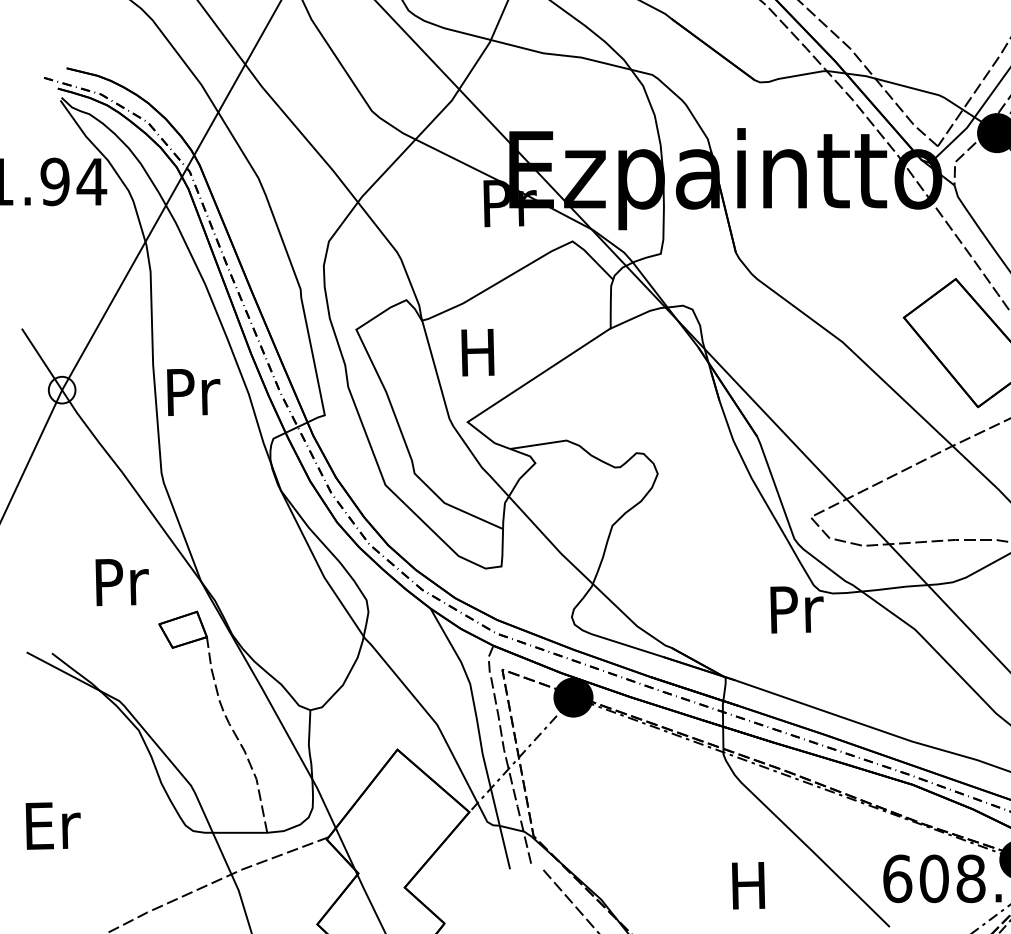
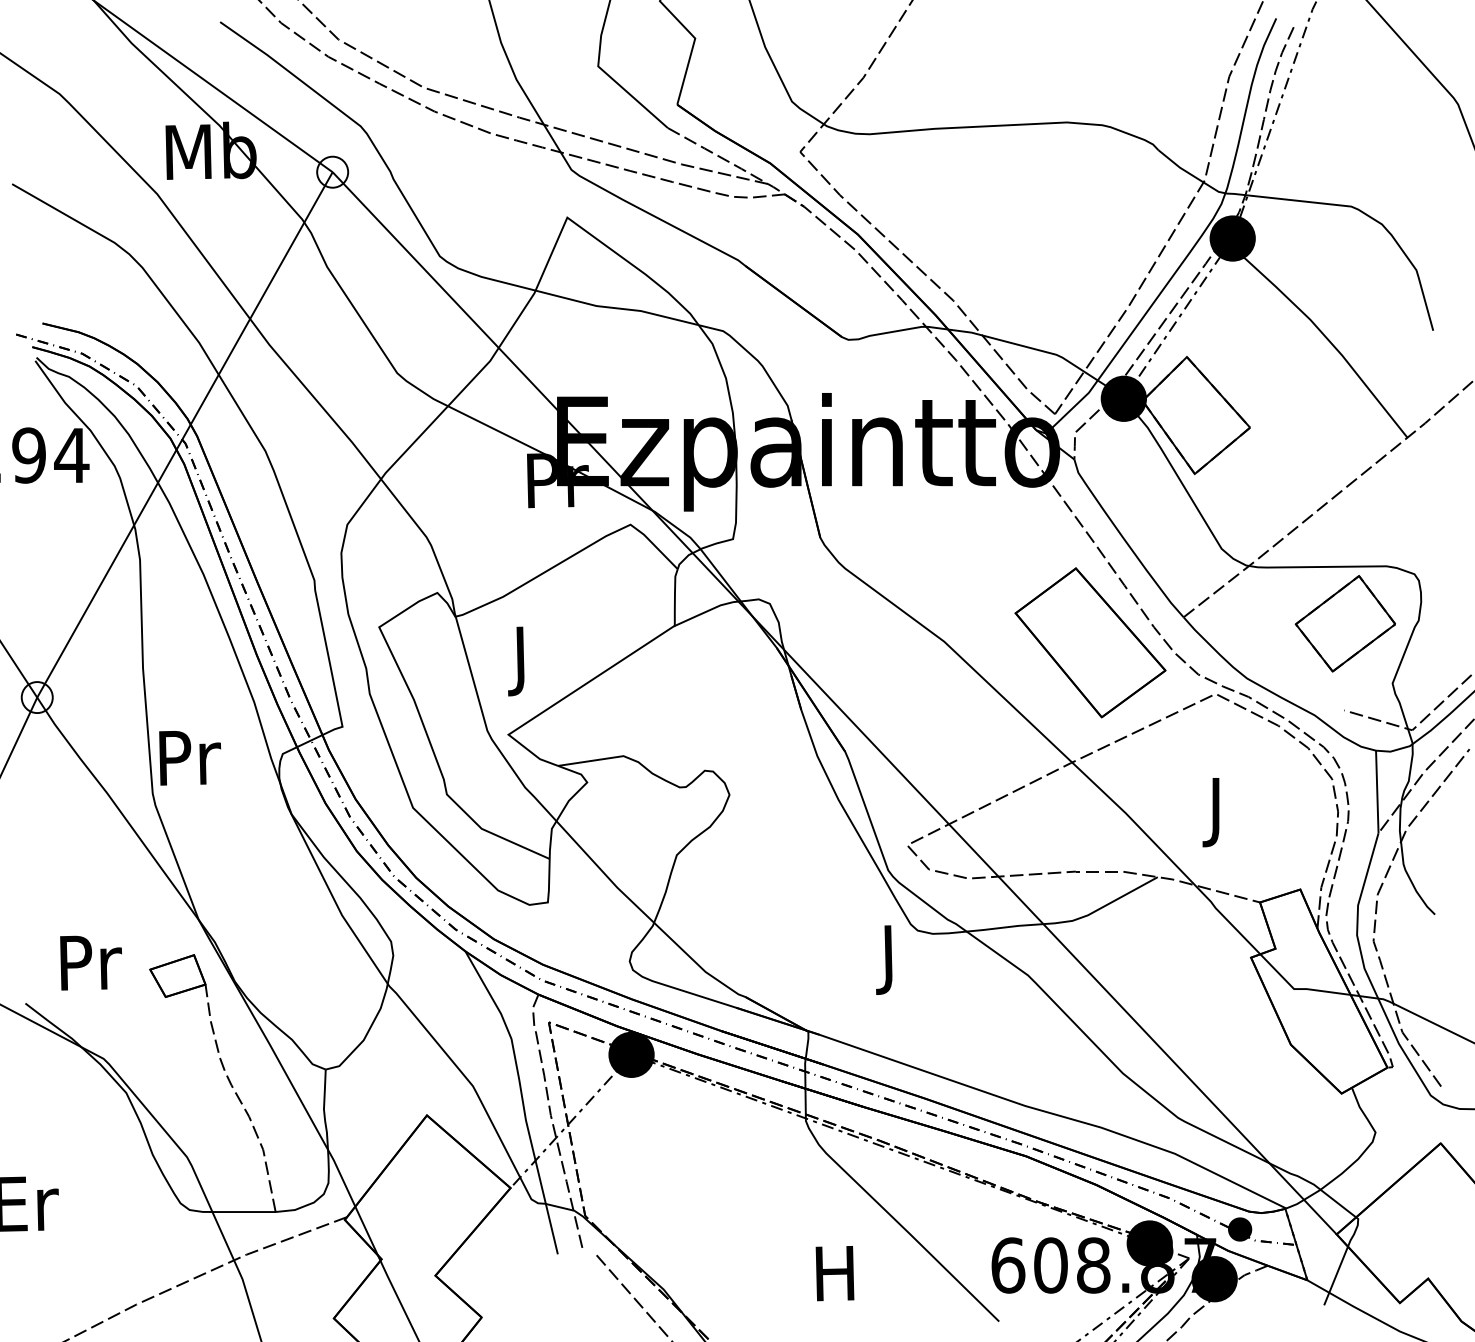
text: (477, 359) -> (520, 661), H -> J
text: (194, 392) -> (190, 758), moved
text: (121, 581) -> (90, 962), moved
text: (797, 615) -> (891, 959), Pr -> J

